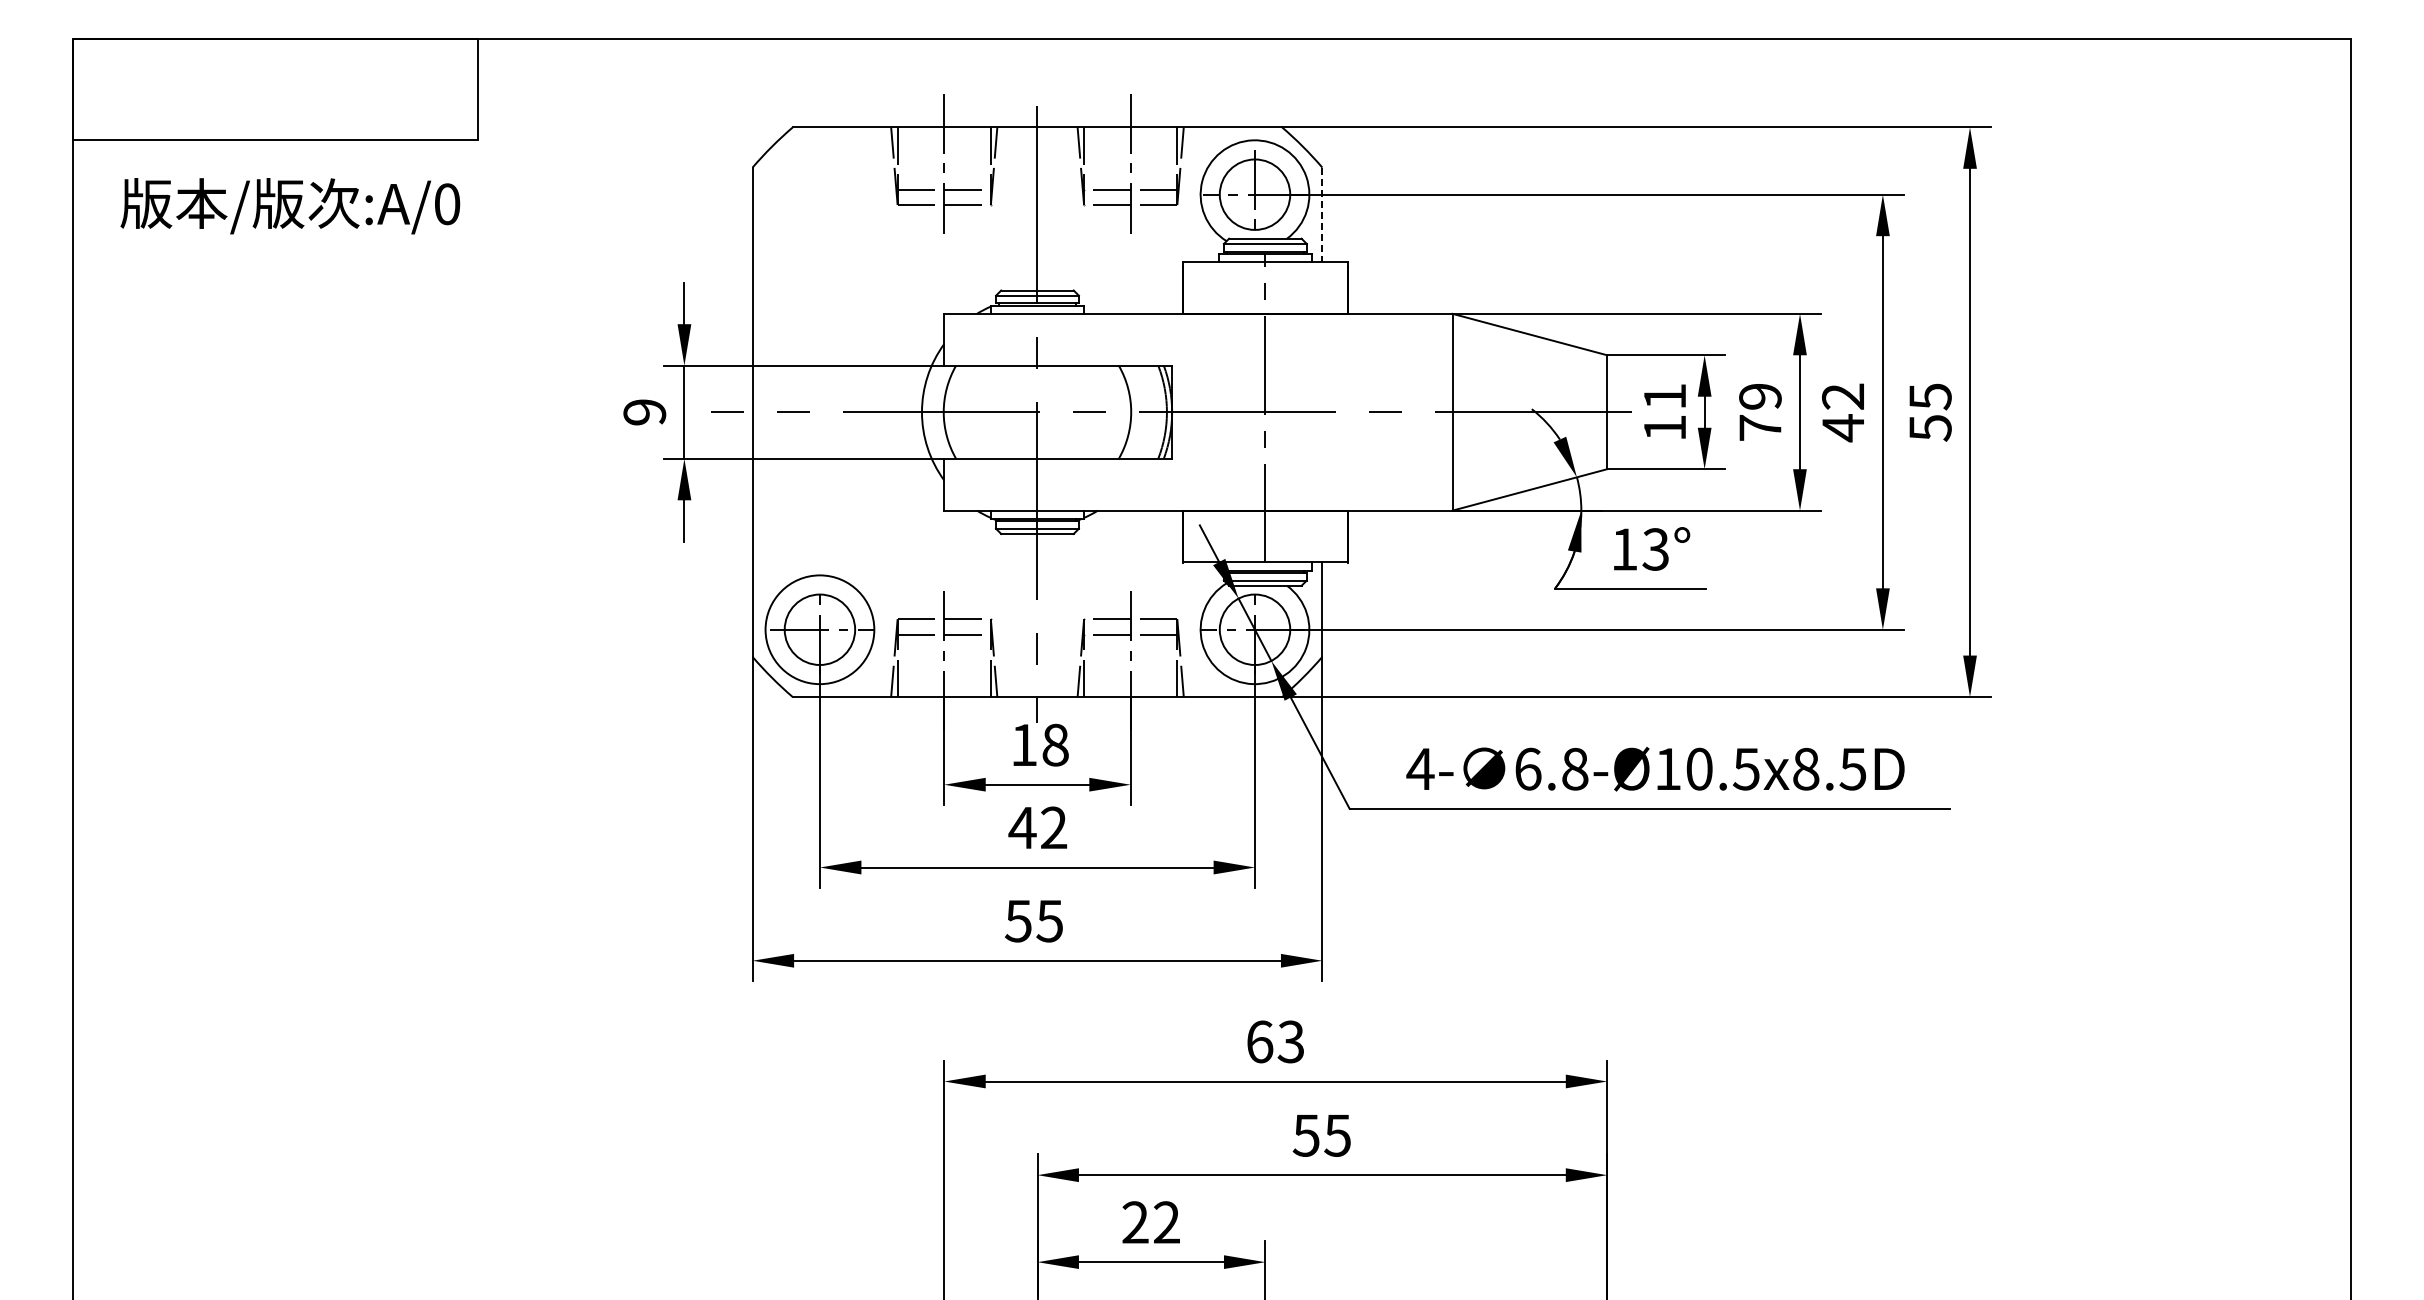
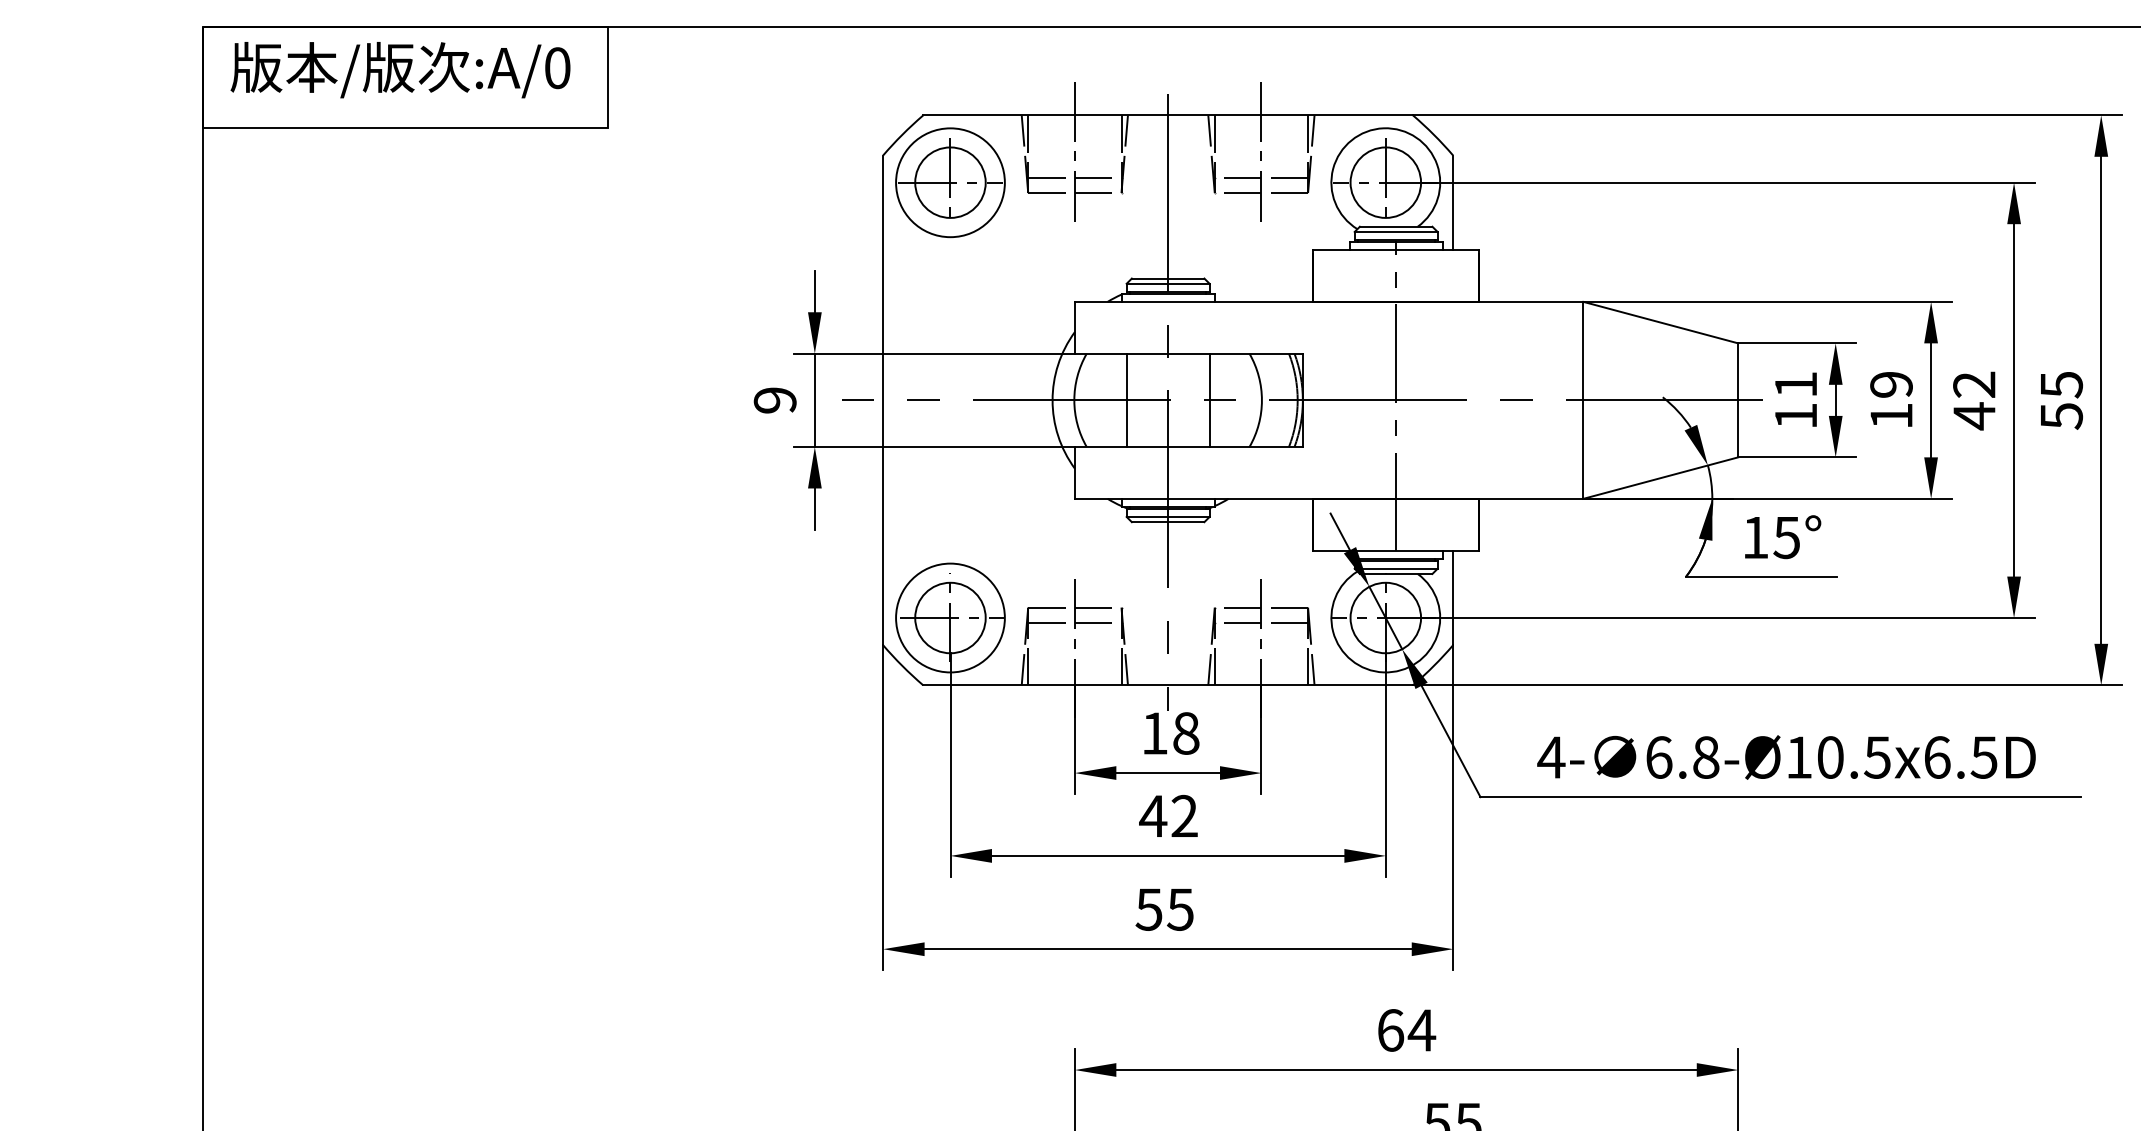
part: (819, 194) -> (950, 182), added
text: (290, 206) -> (400, 70), moved
line: (1322, 215) -> (1453, 203), dashed -> solid
line: (996, 411) -> (1127, 399), added
line: (1078, 411) -> (1209, 399), added
text: (1760, 427) -> (1891, 415), 79 -> 19
text: (1655, 549) -> (1786, 537), 13° -> 15°
text: (1806, 768) -> (1937, 756), 6.8-Ø10.5x8.5D -> 6.8-Ø10.5x6.5D
text: (1291, 1041) -> (1422, 1029), 63 -> 64

